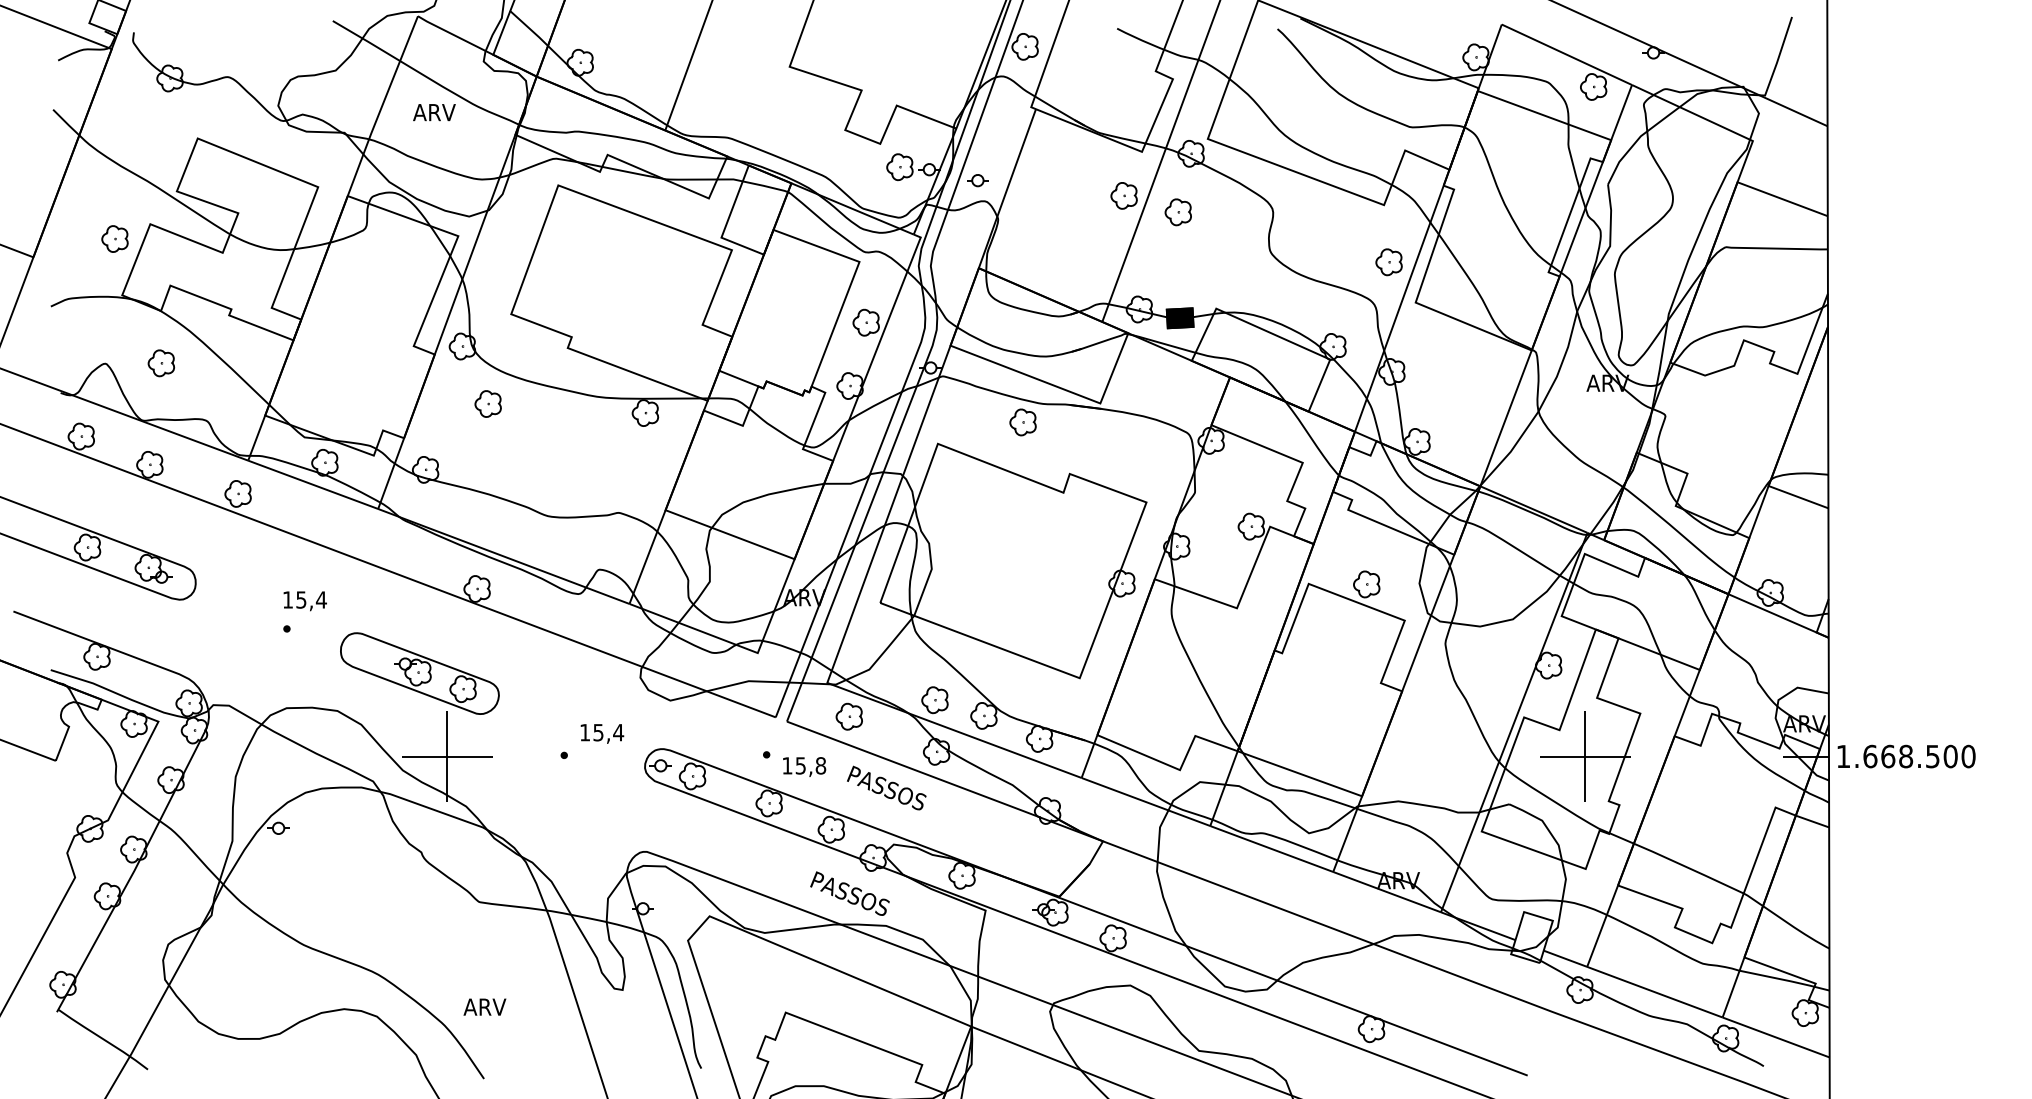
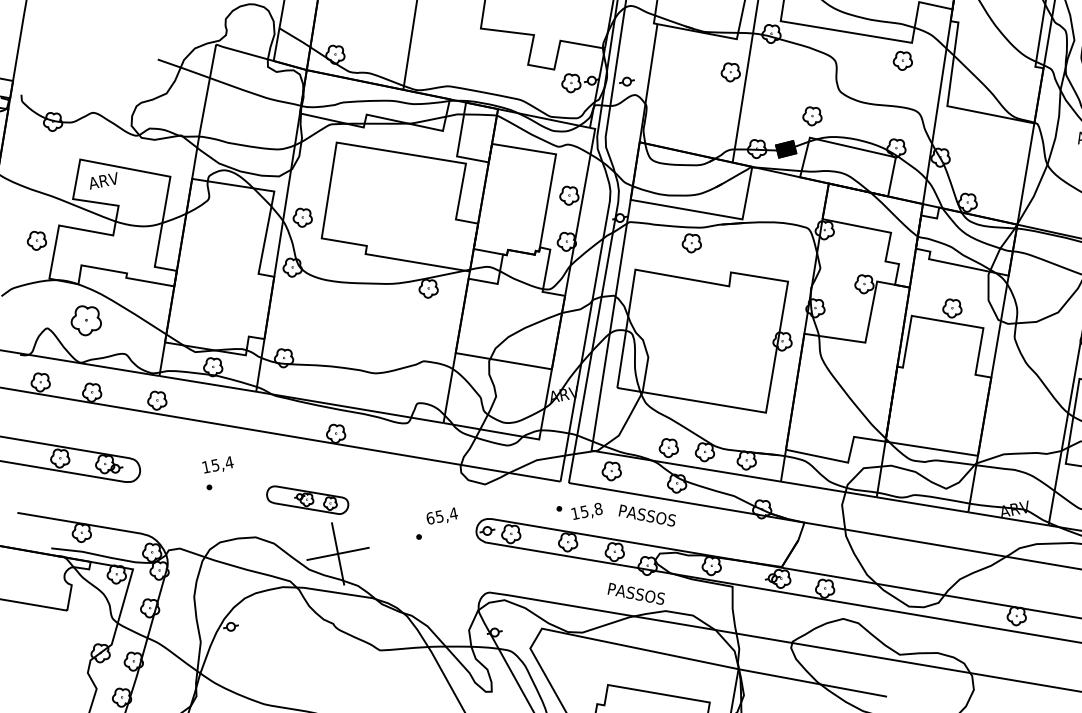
text: (434, 112) -> (103, 180), moved
part: (1177, 212) -> (811, 116), moved
part: (1388, 262) -> (902, 60), moved
part: (161, 363) -> (85, 320), size x1.6
part: (487, 403) -> (301, 217), moved
part: (419, 673) -> (307, 500), size x0.7
text: (585, 732) -> (430, 518), 15,4 -> 65,4

